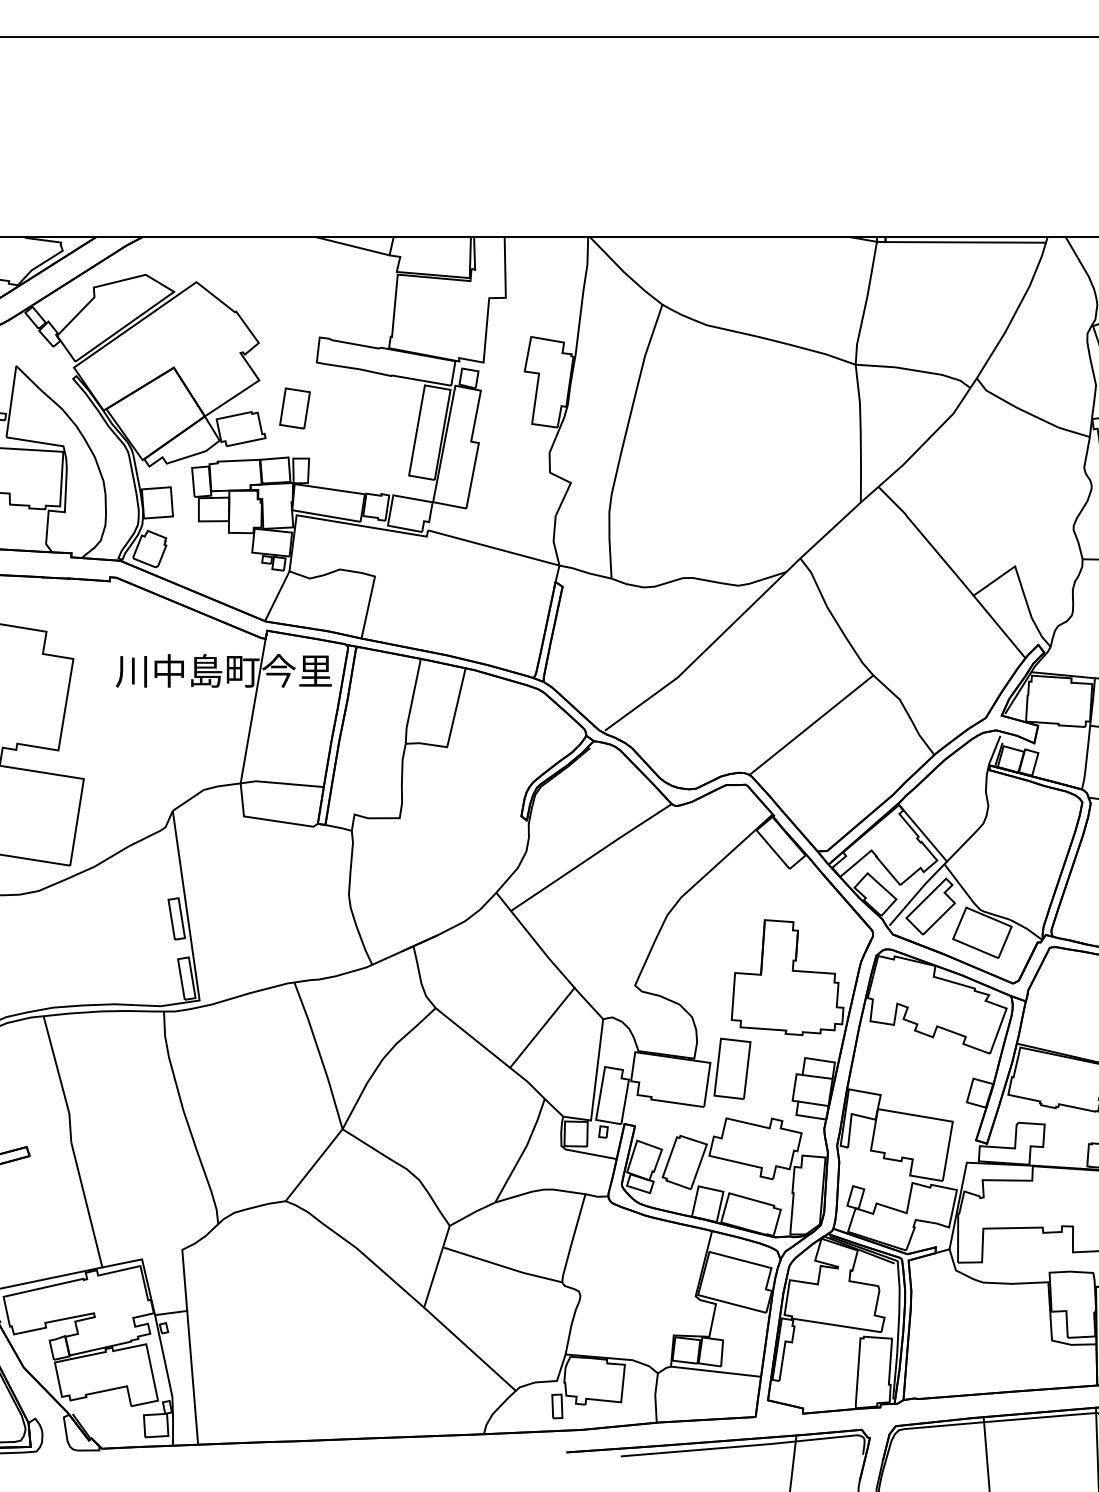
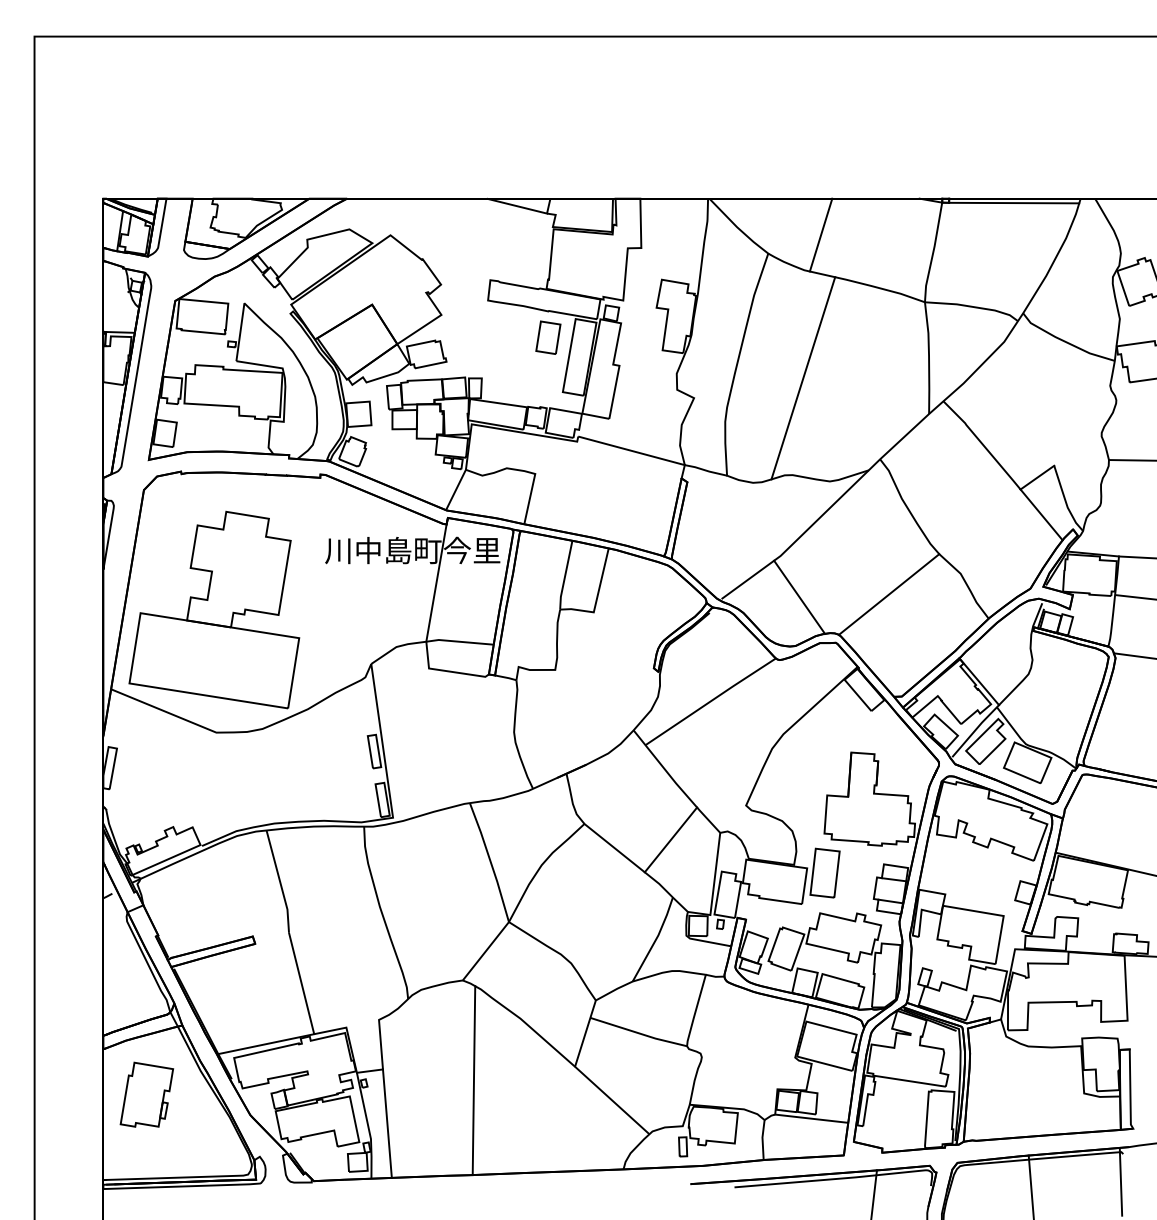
line: (726, 281) -> (820, 234), added
part: (295, 408) -> (548, 337), moved
line: (705, 458) -> (803, 378), added
line: (700, 727) -> (799, 596), added
line: (298, 1324) -> (473, 1080), added

